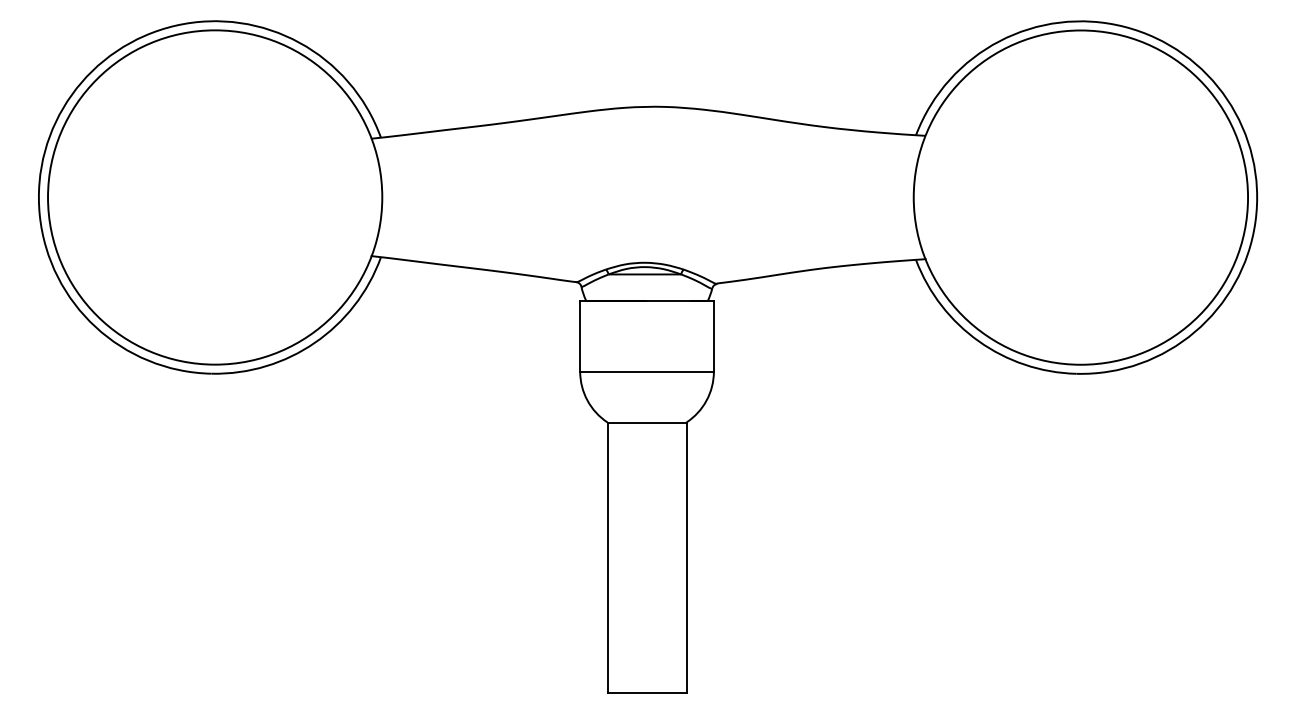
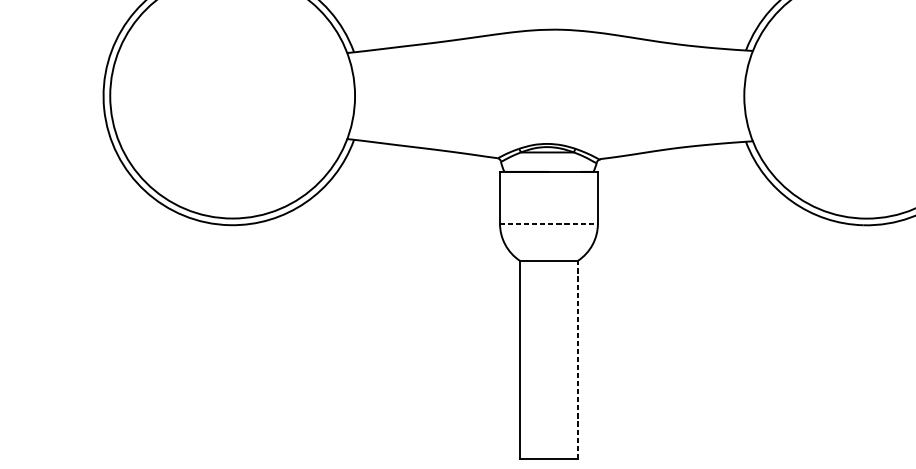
line: (647, 371) -> (549, 223), solid -> dashed
line: (686, 557) -> (577, 359), solid -> dashed

